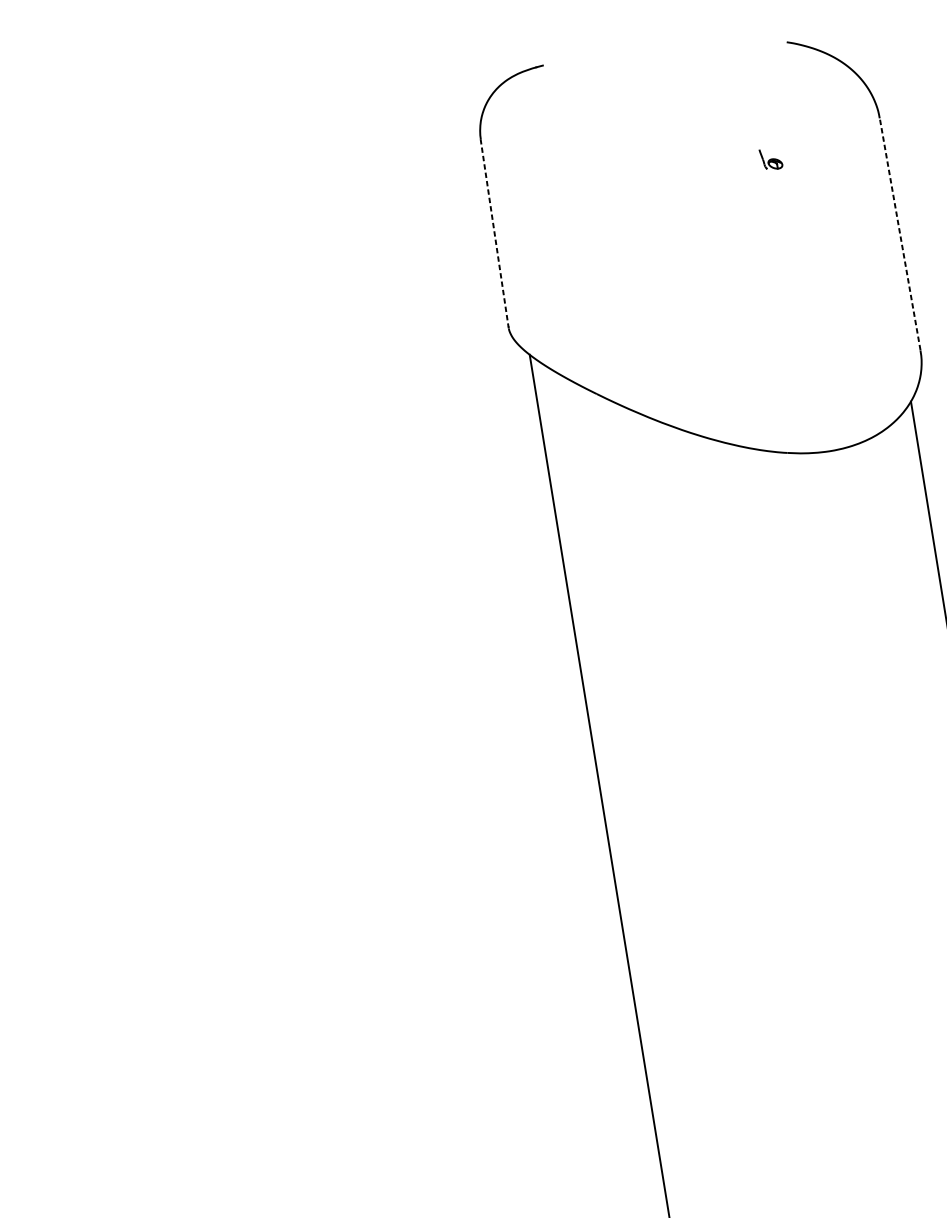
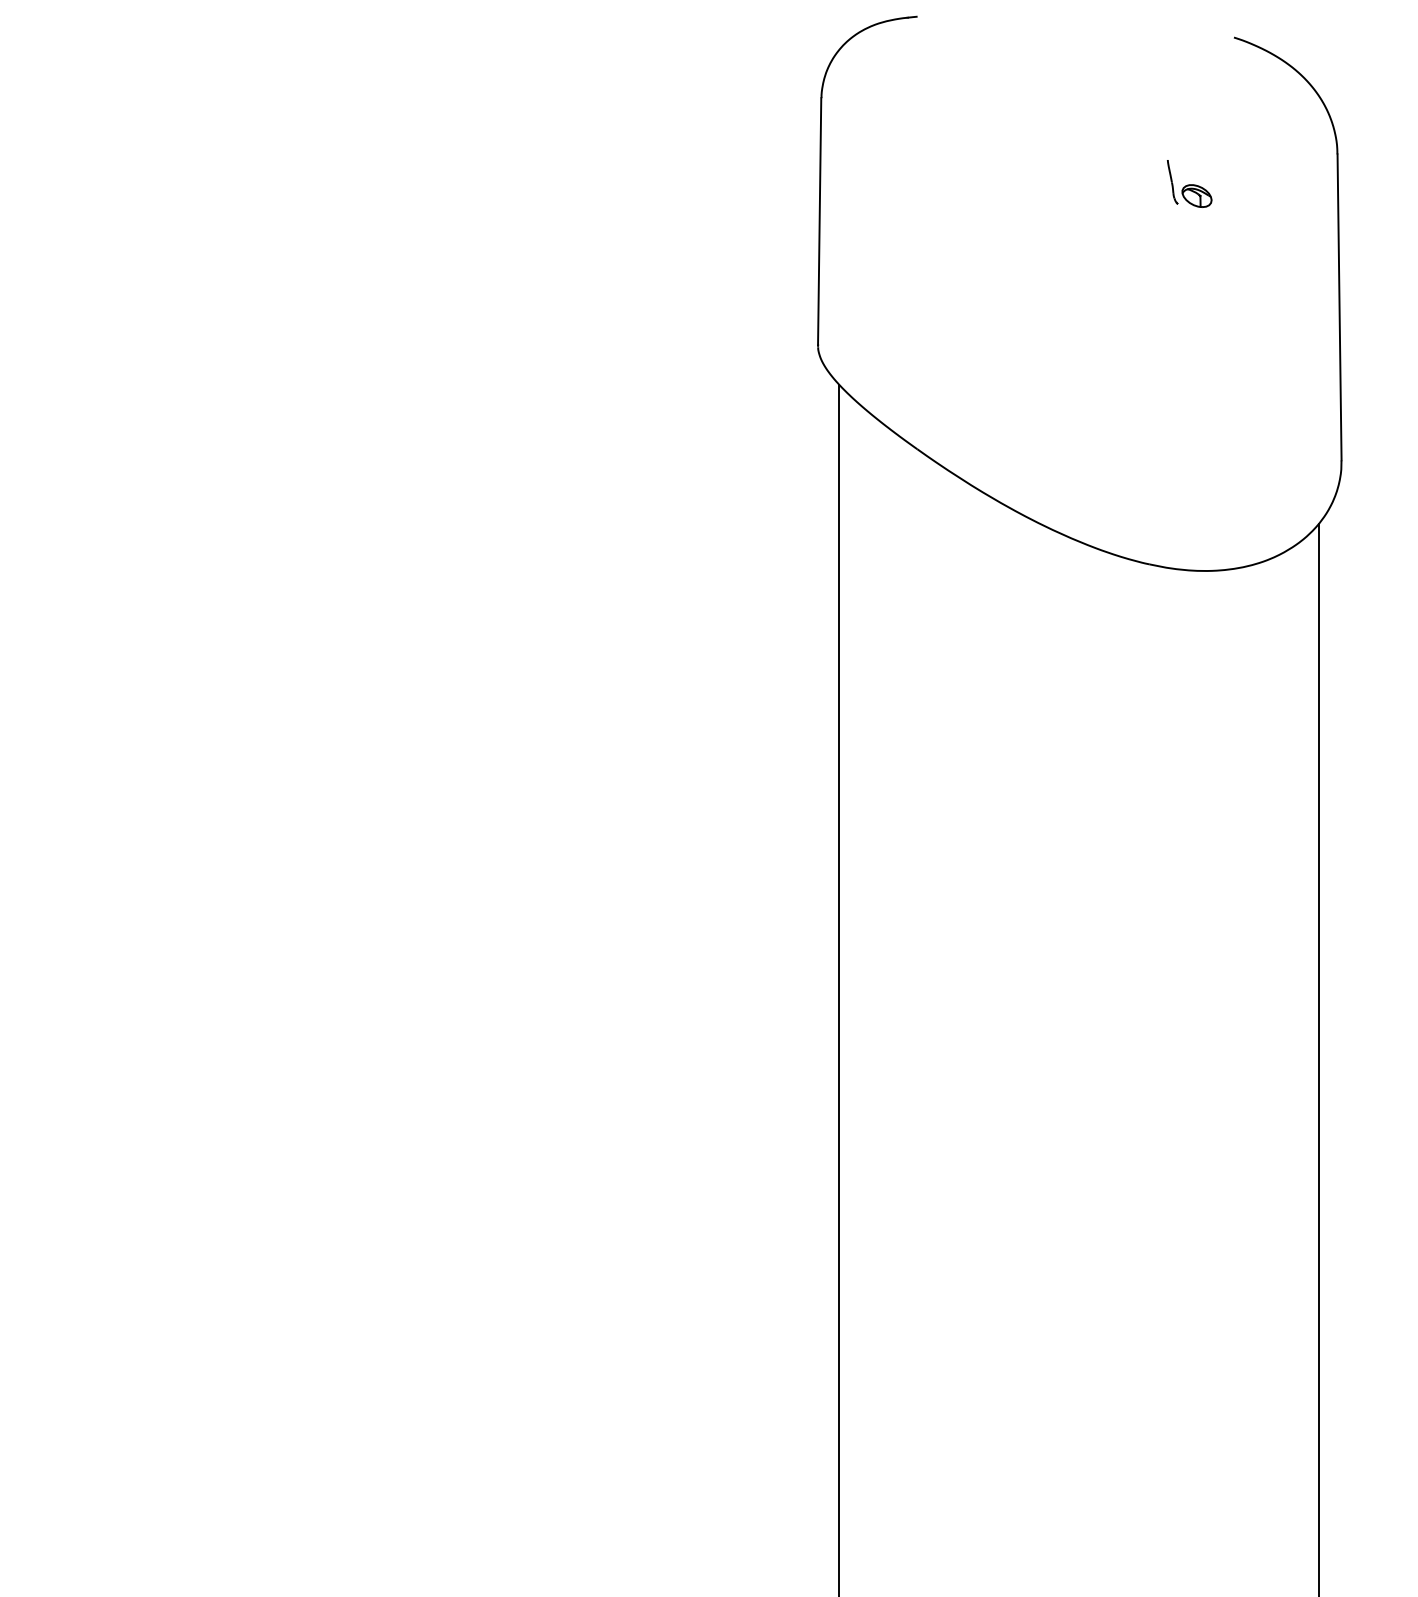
part: (770, 158) -> (1189, 183), size x1.67
line: (494, 233) -> (819, 221), dashed -> solid
line: (900, 234) -> (1339, 307), dashed -> solid

